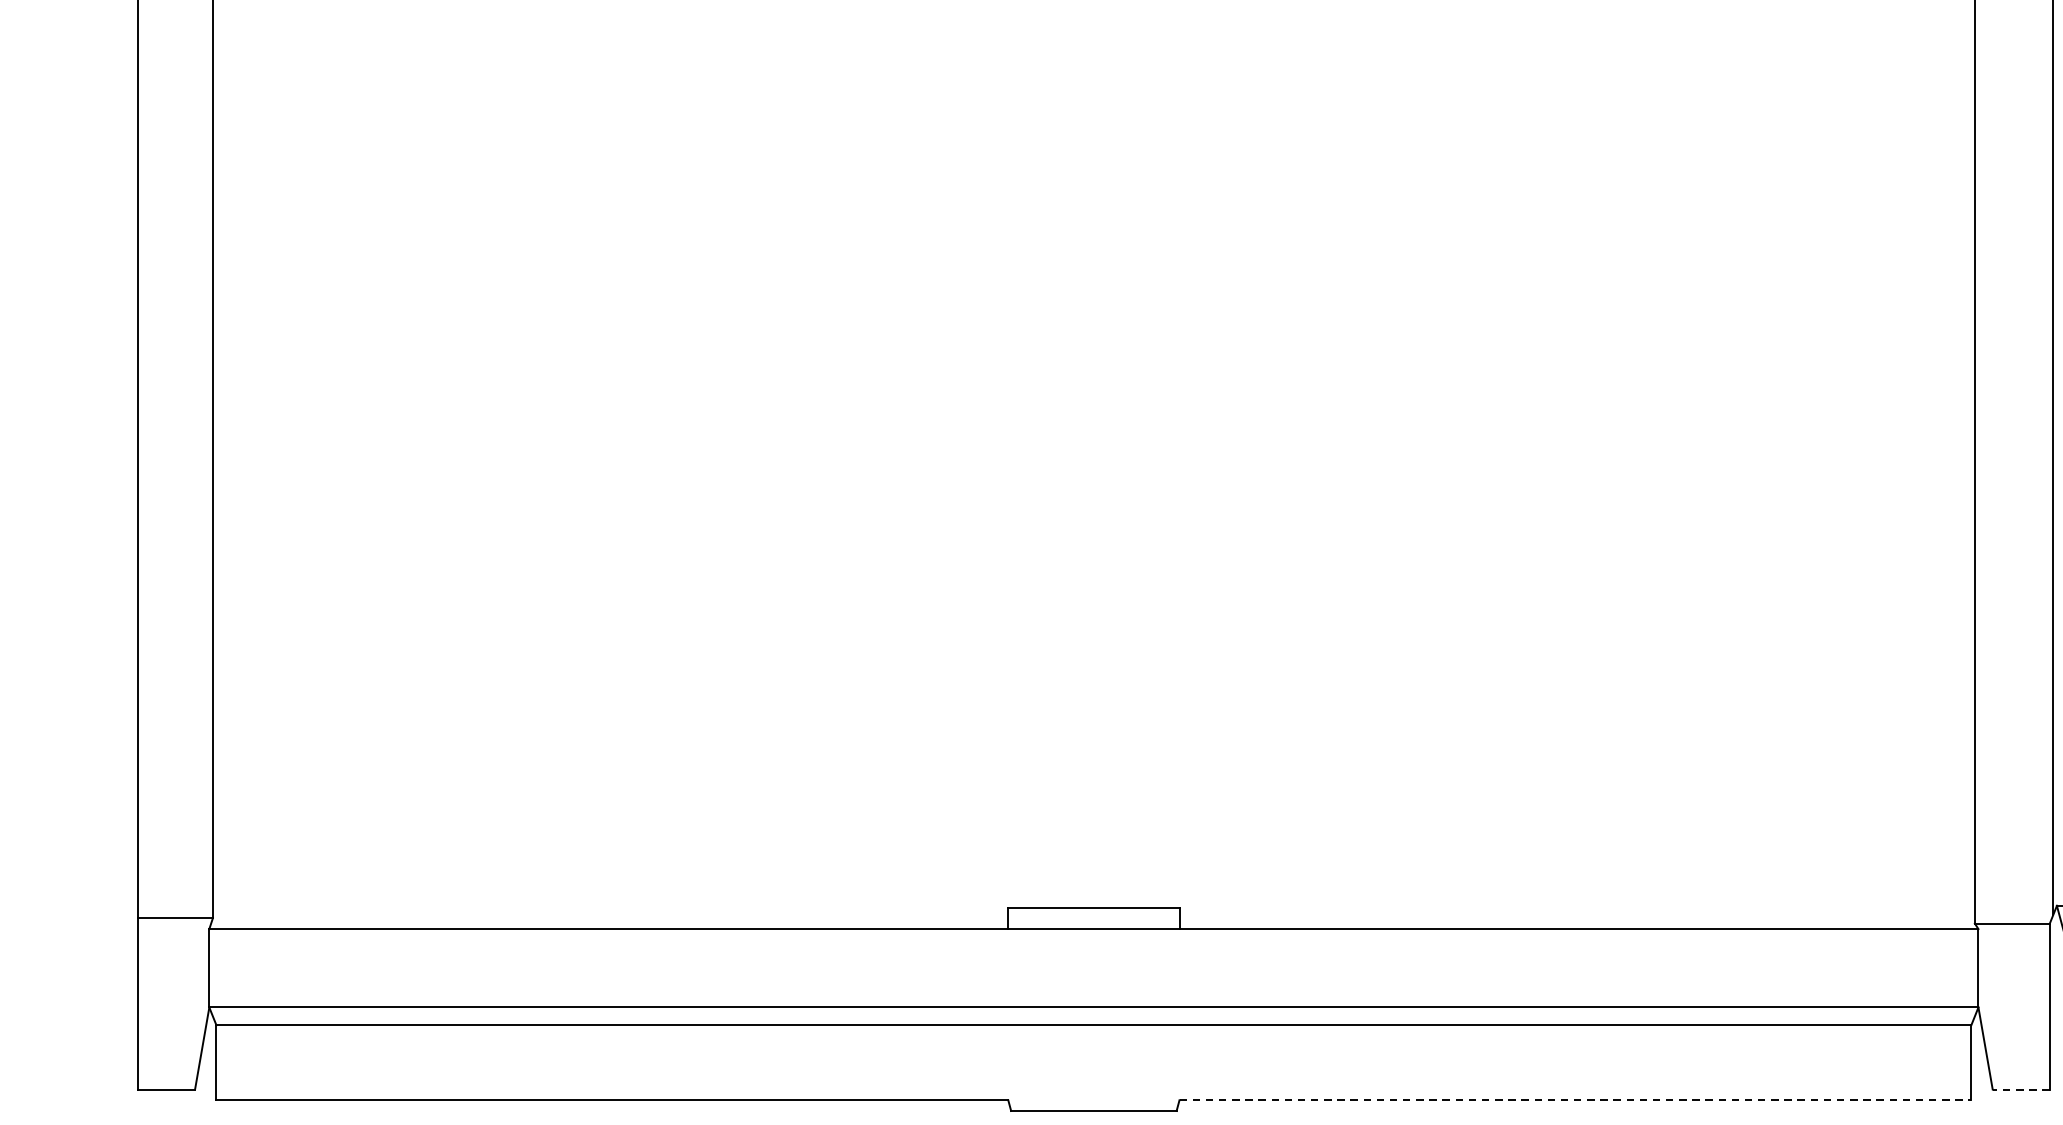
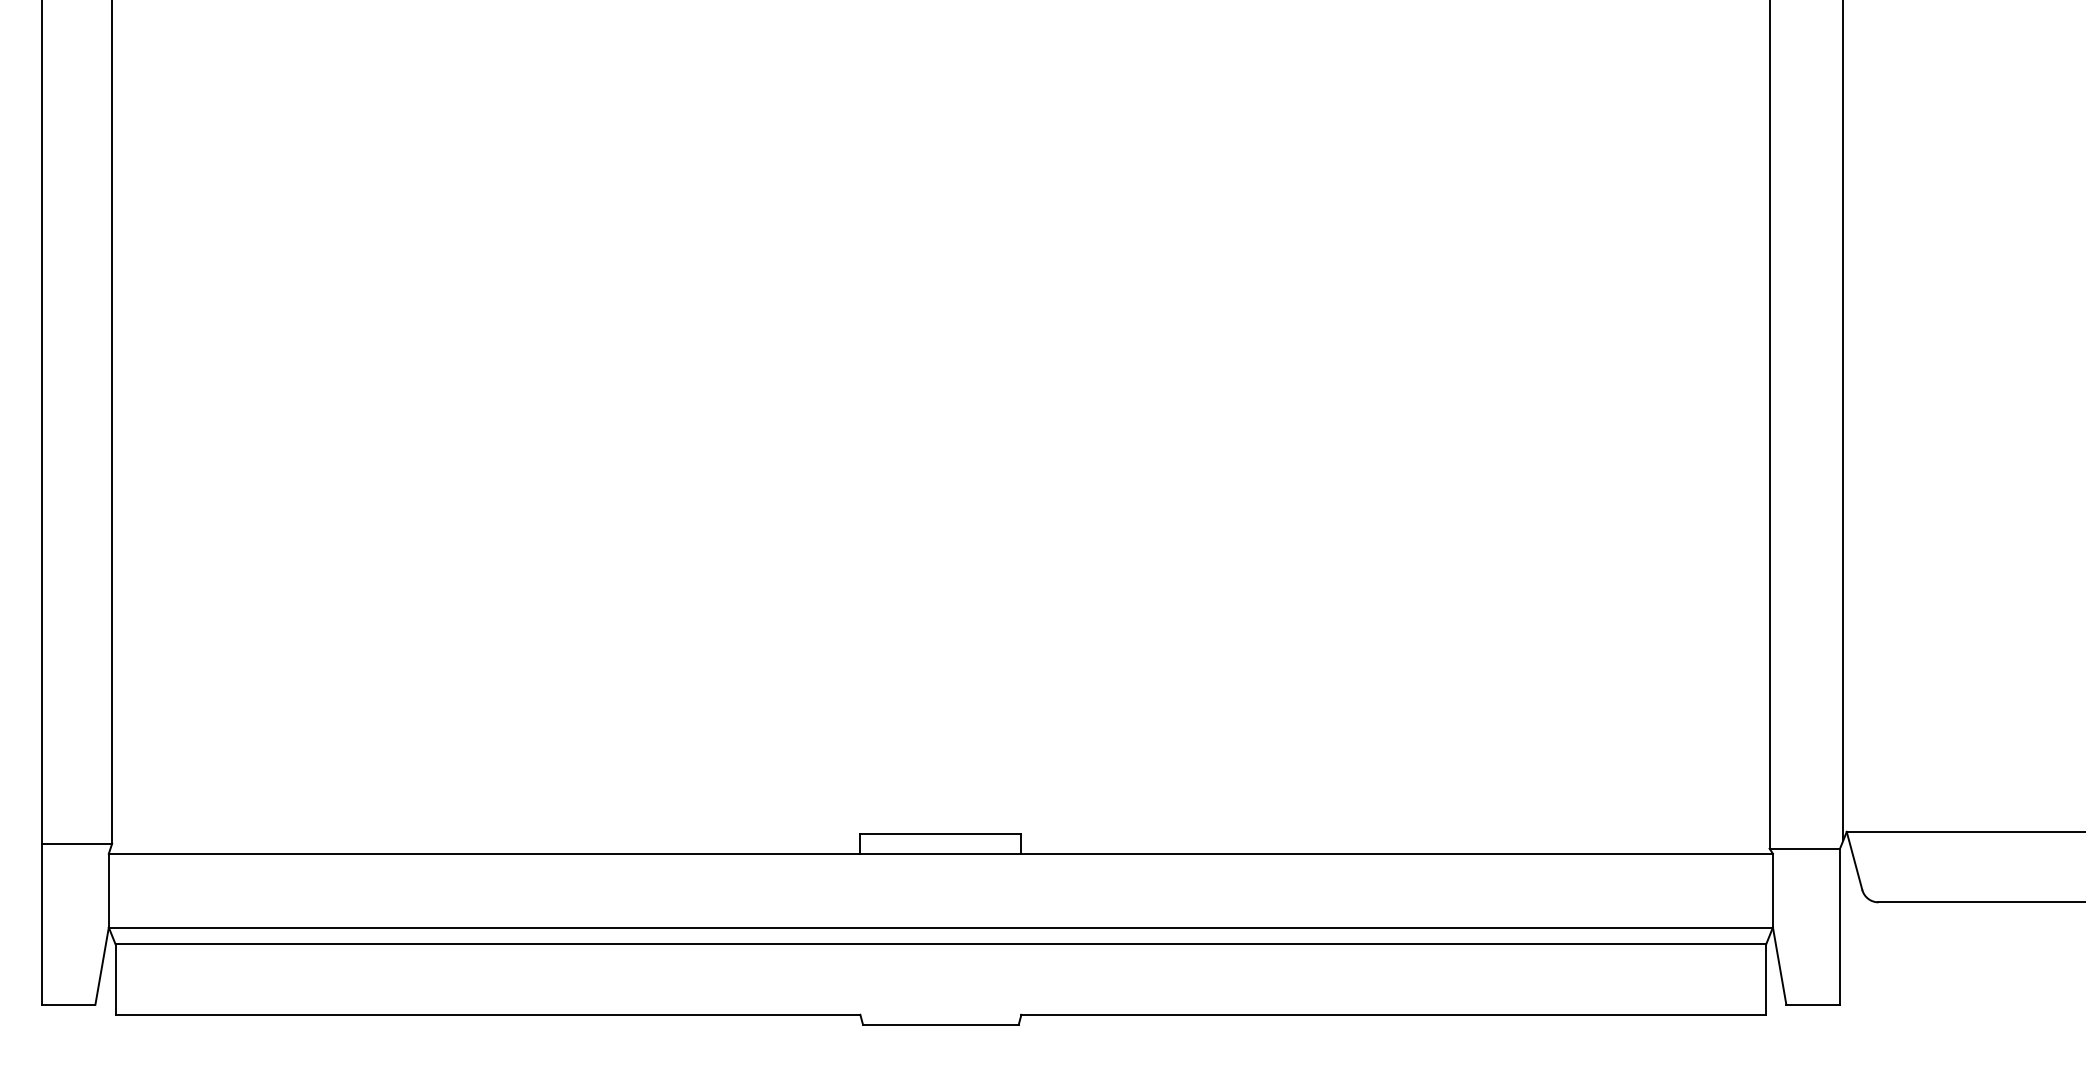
line: (2021, 1089) -> (1813, 1004), dashed -> solid
line: (1576, 1099) -> (1394, 1014), dashed -> solid

